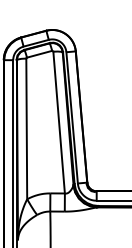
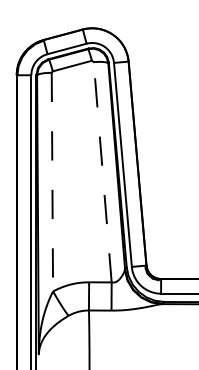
line: (59, 122) -> (103, 172), solid -> dashed
line: (26, 129) -> (52, 182), solid -> dashed

